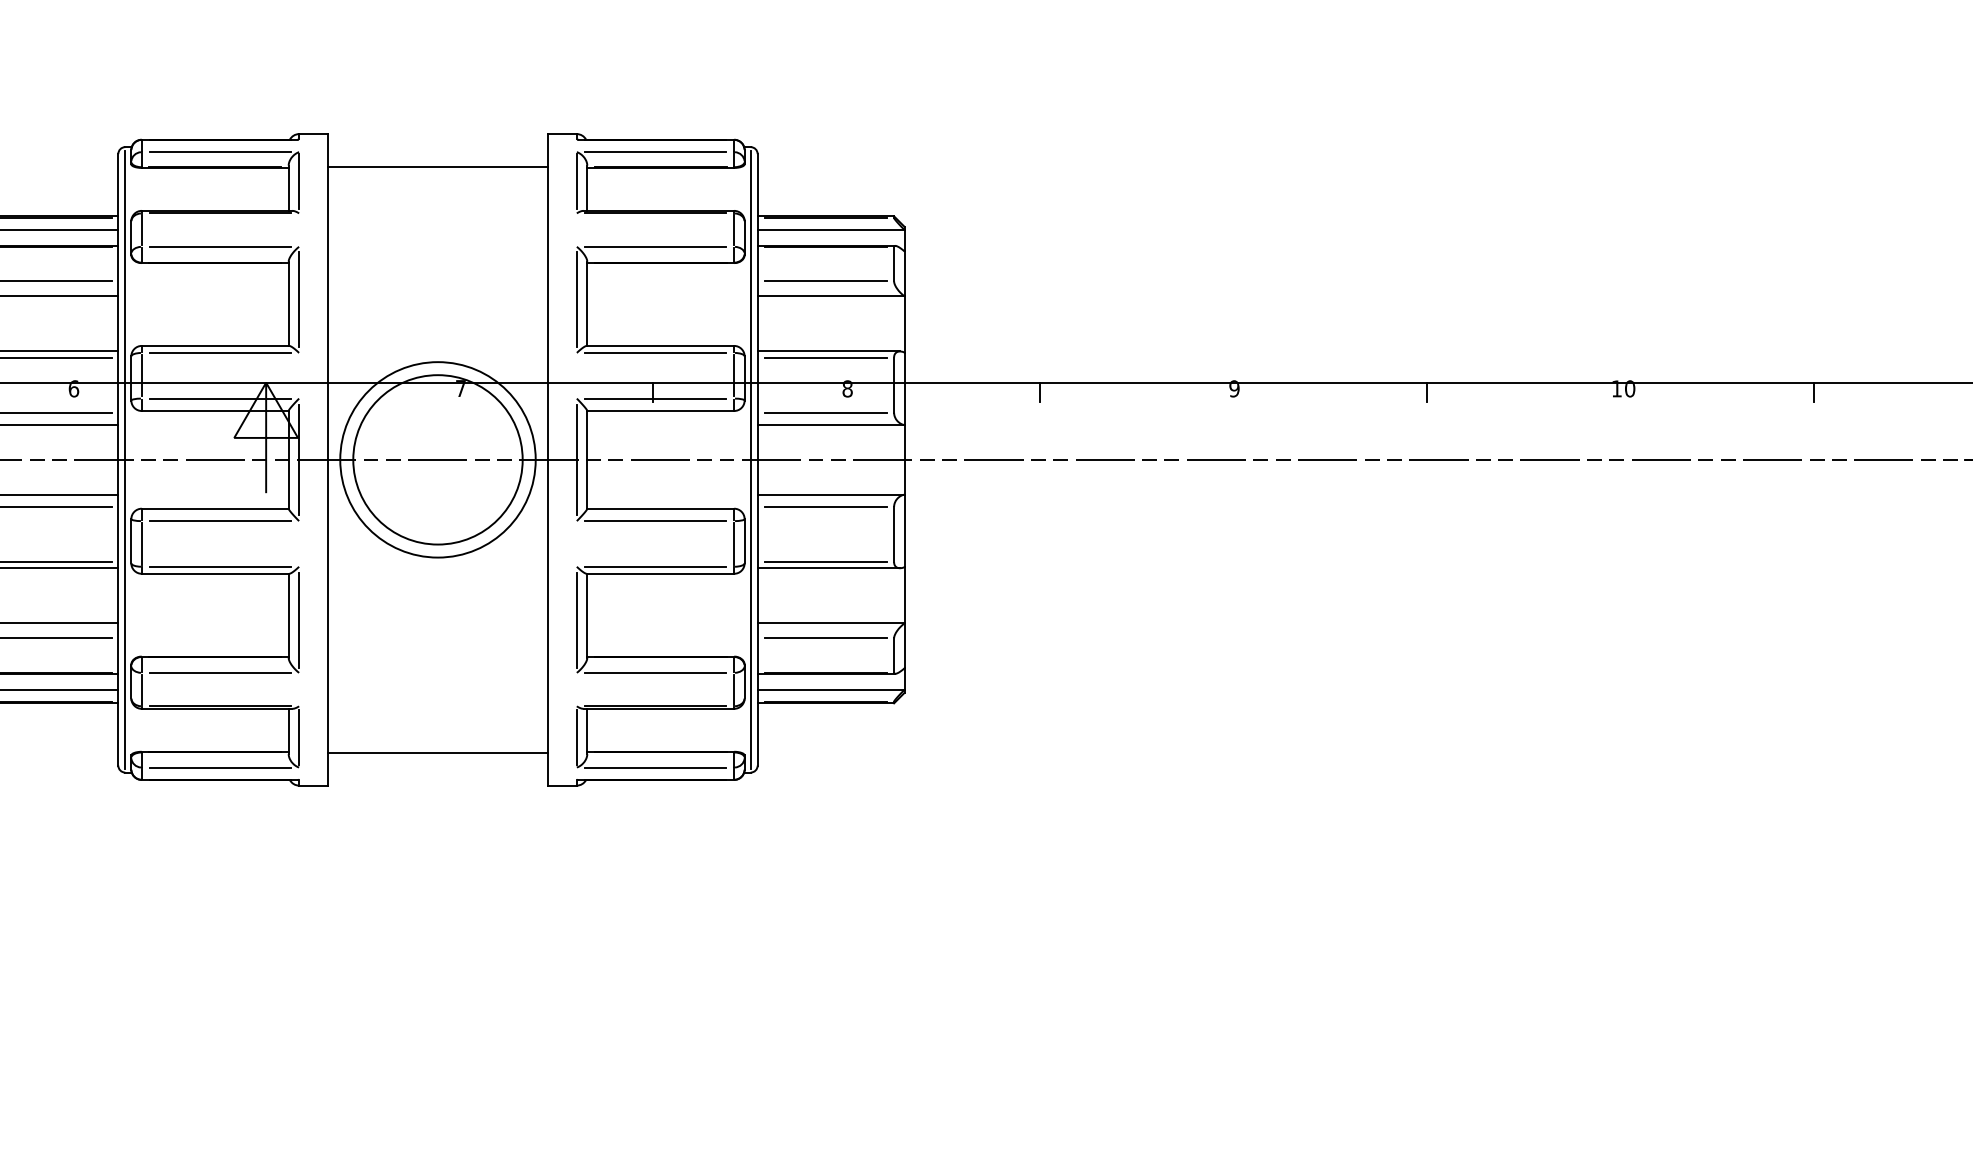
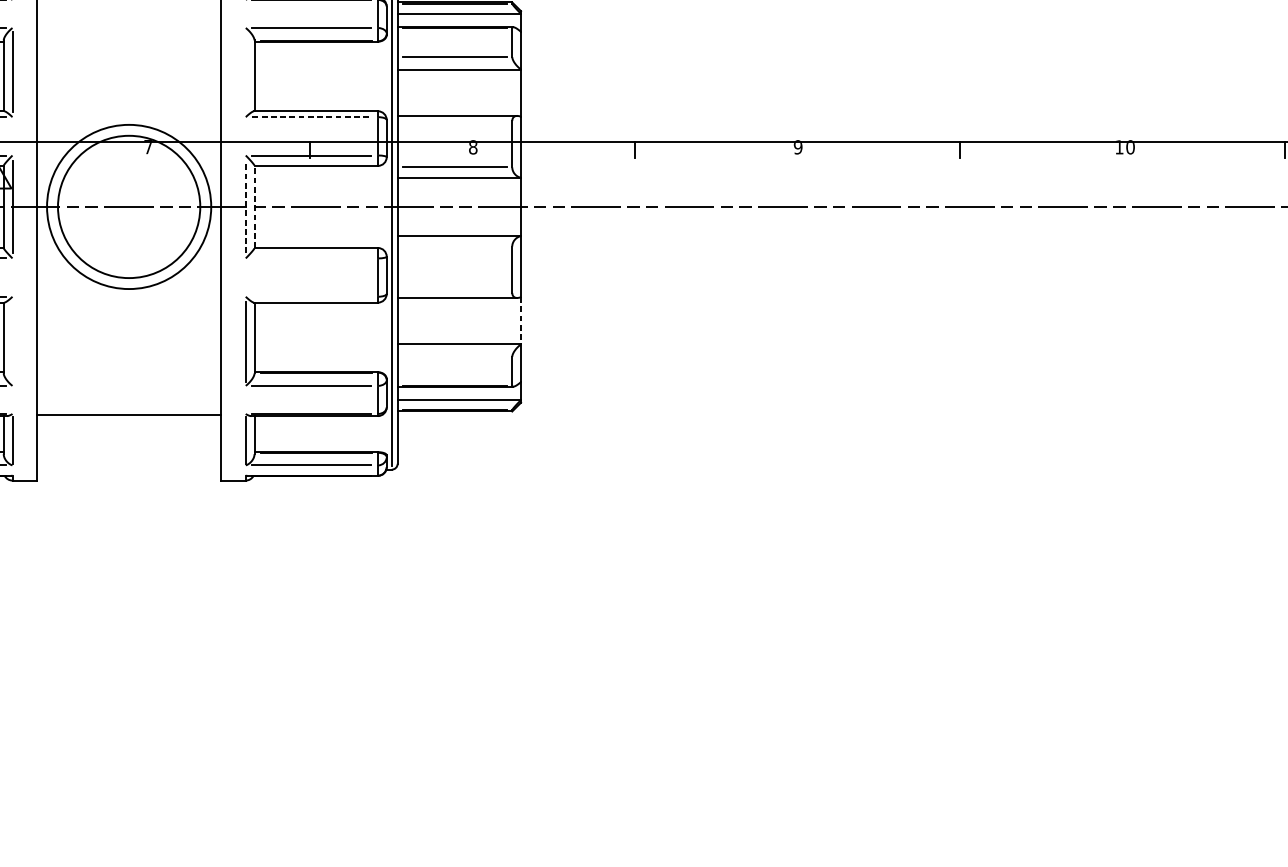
line: (576, 299) -> (245, 72), removed
line: (655, 352) -> (311, 116), solid -> dashed
line: (825, 357) -> (454, 120), removed
line: (576, 459) -> (245, 206), solid -> dashed
line: (587, 459) -> (254, 206), solid -> dashed
line: (825, 506) -> (454, 246), removed
line: (655, 521) -> (311, 258), removed
line: (825, 562) -> (454, 293), removed
line: (655, 566) -> (311, 296), removed
line: (904, 595) -> (521, 320), solid -> dashed
line: (299, 620) -> (12, 341), removed
line: (825, 638) -> (454, 357), removed
line: (437, 753) -> (128, 415), moved

